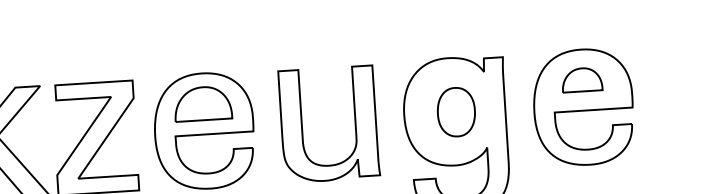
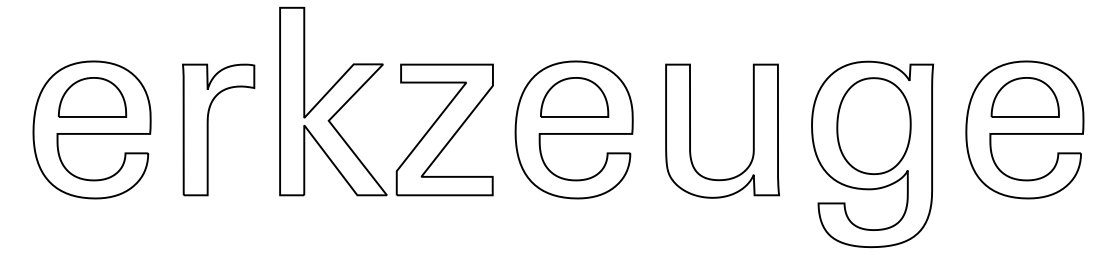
part: (581, 80) -> (1024, 97), size x1.43
part: (455, 112) -> (873, 126), size x1.67

